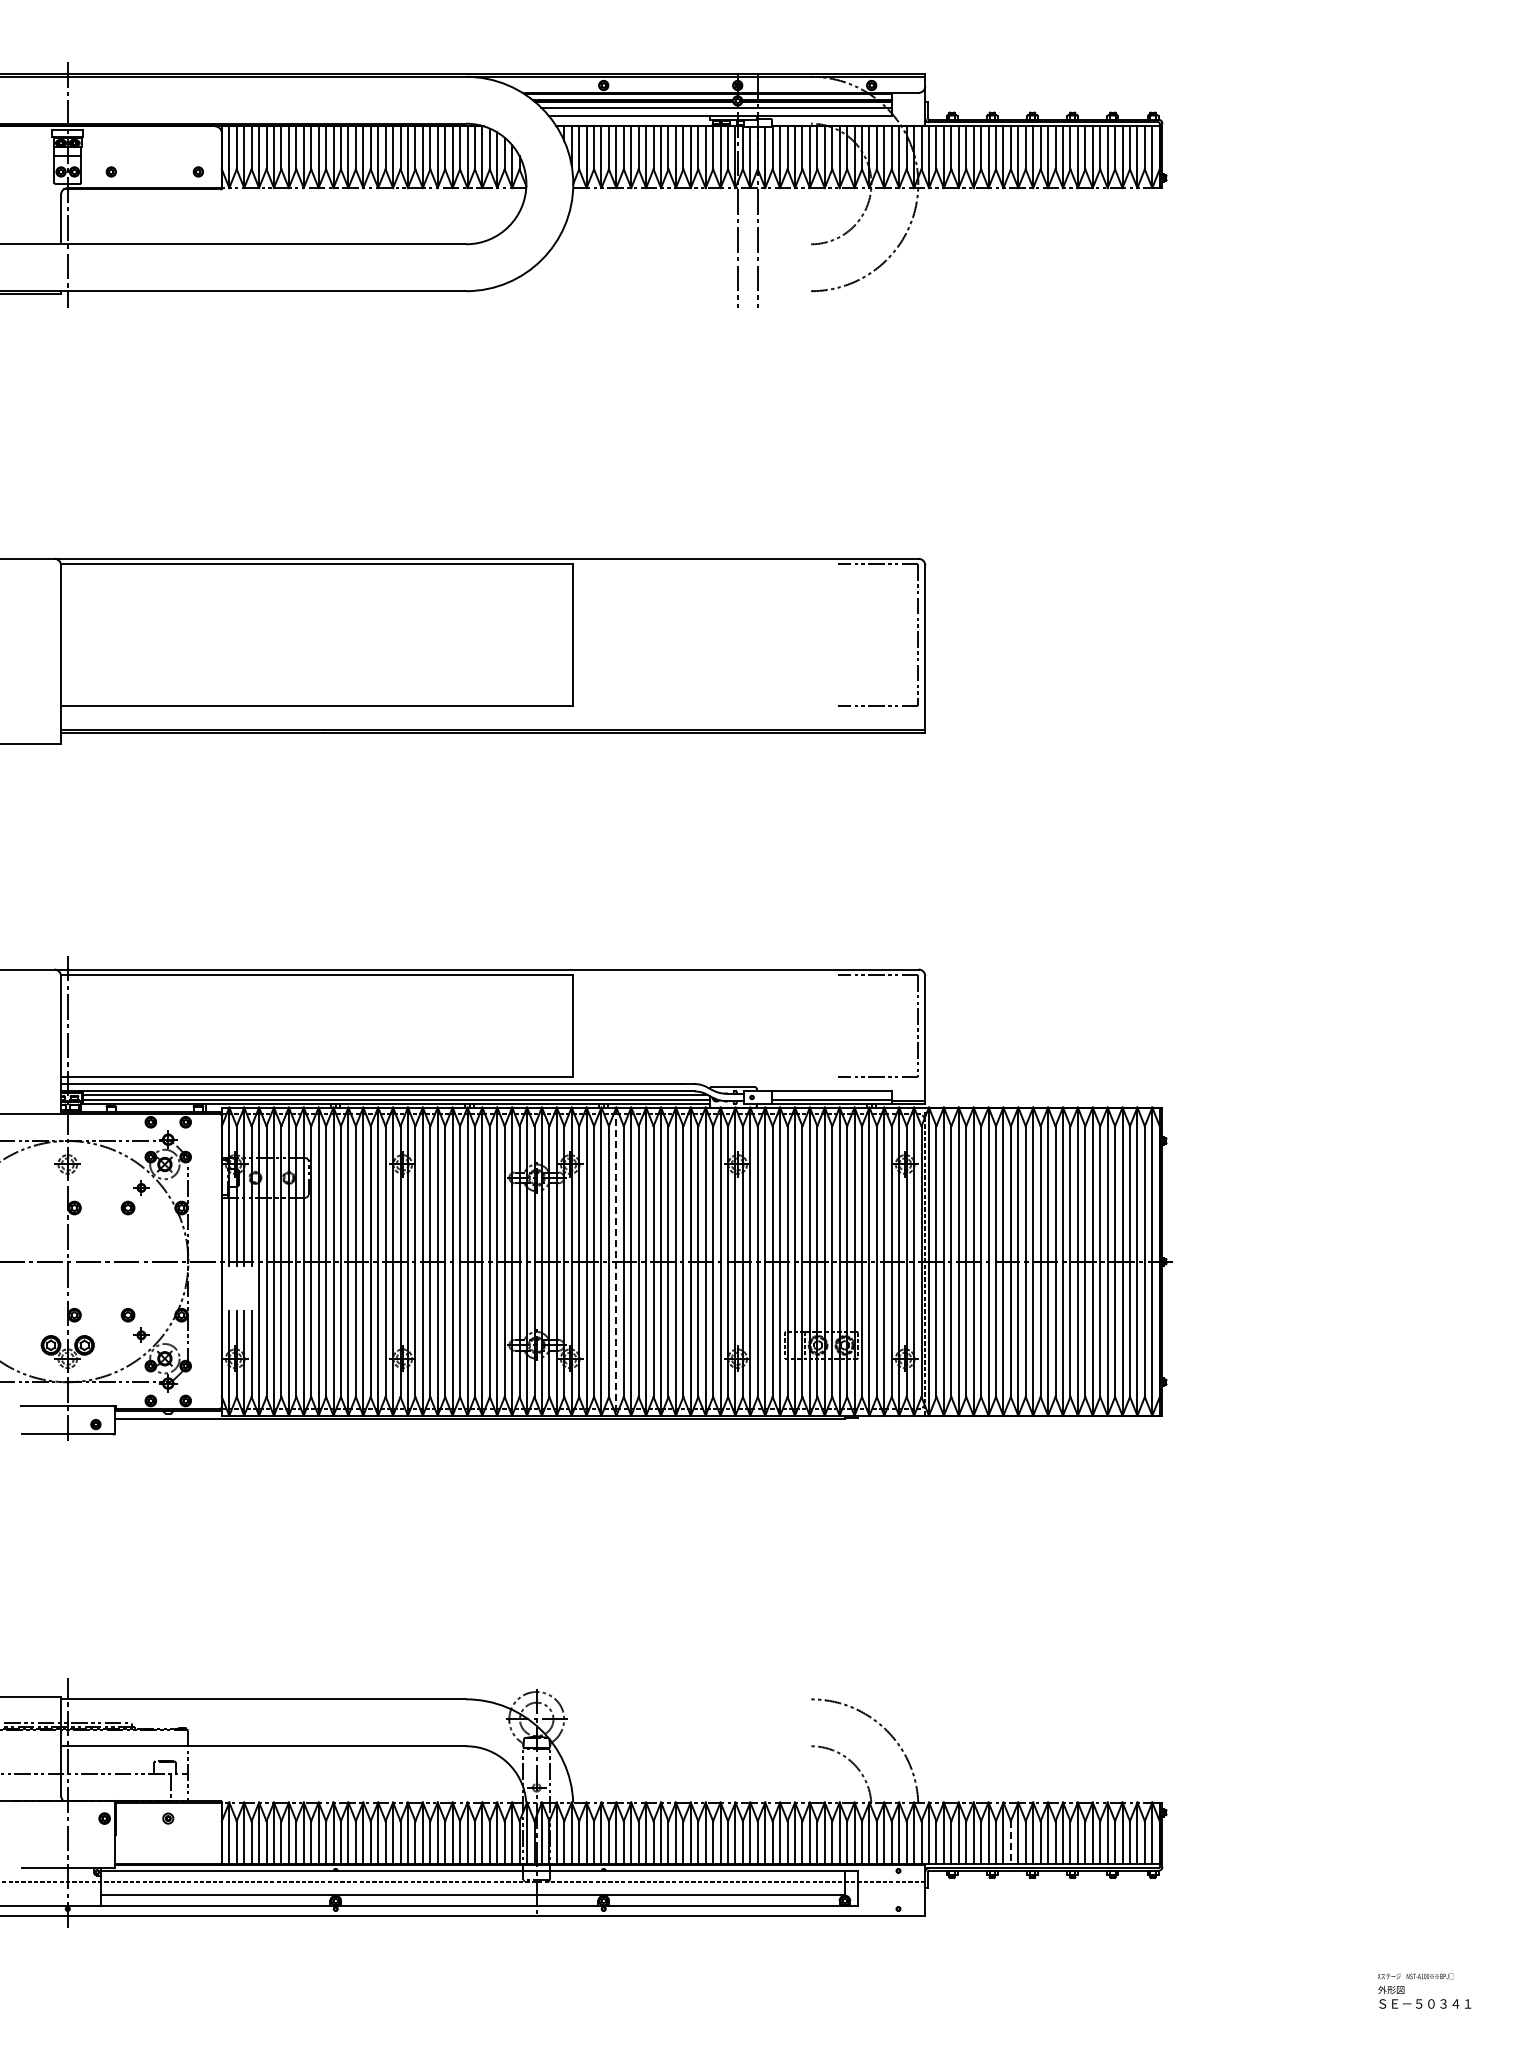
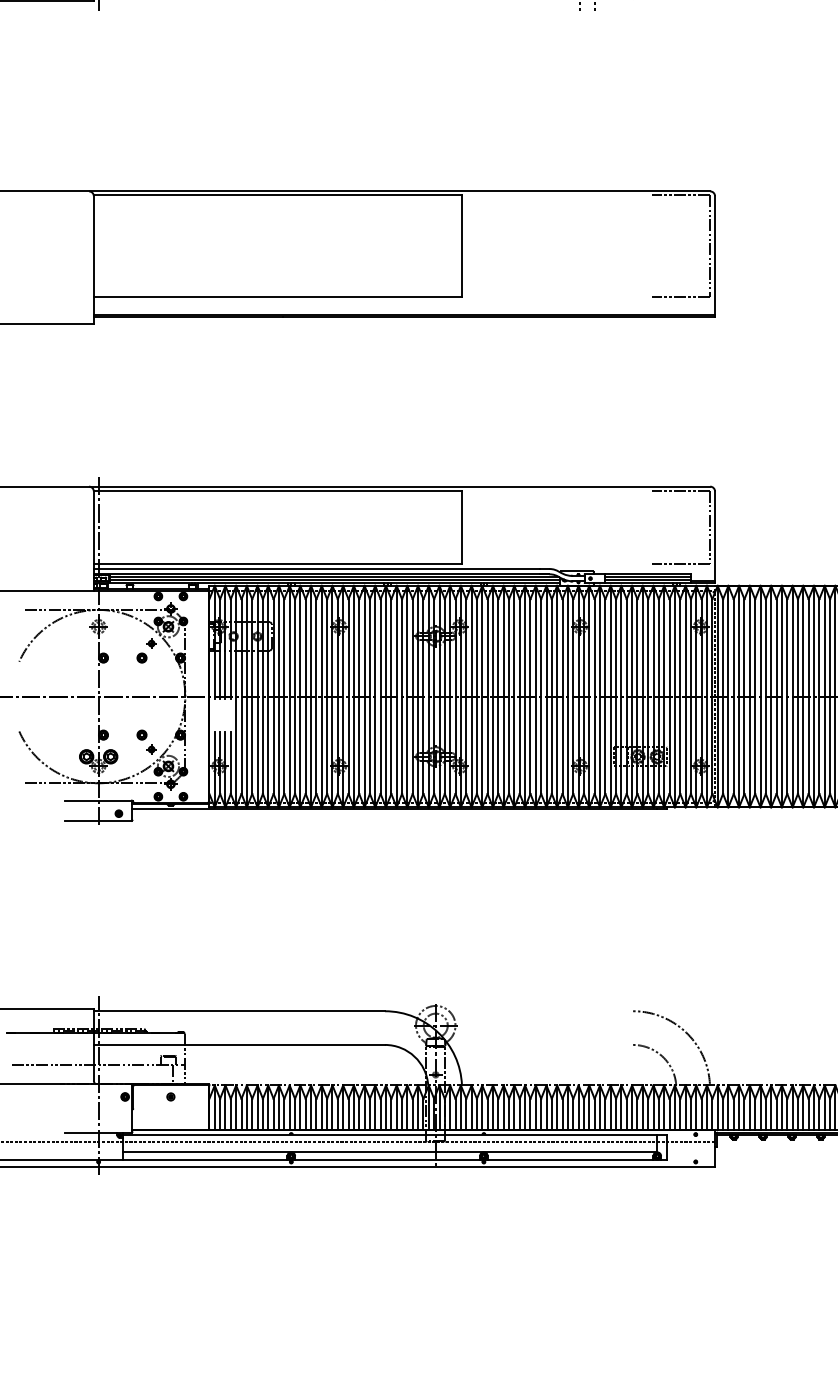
line: (831, 1095) -> (647, 577), added
line: (616, 1262) -> (493, 697), dashed -> solid
line: (1010, 1843) -> (776, 1114), dashed -> solid

